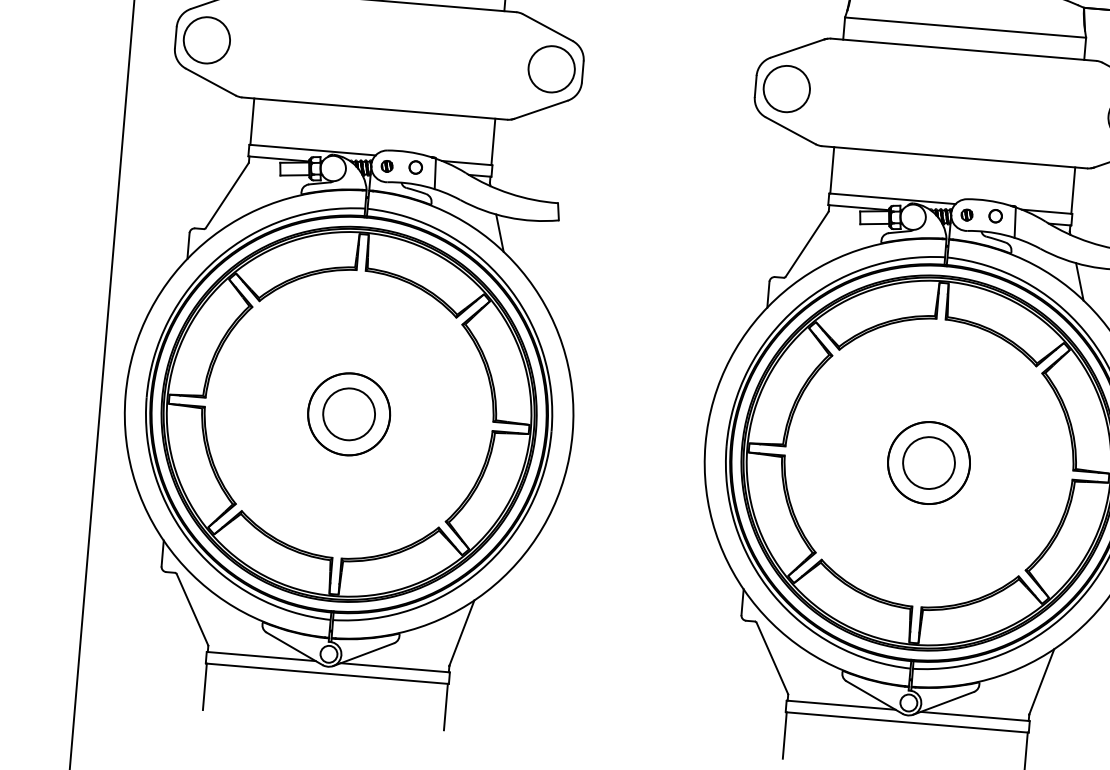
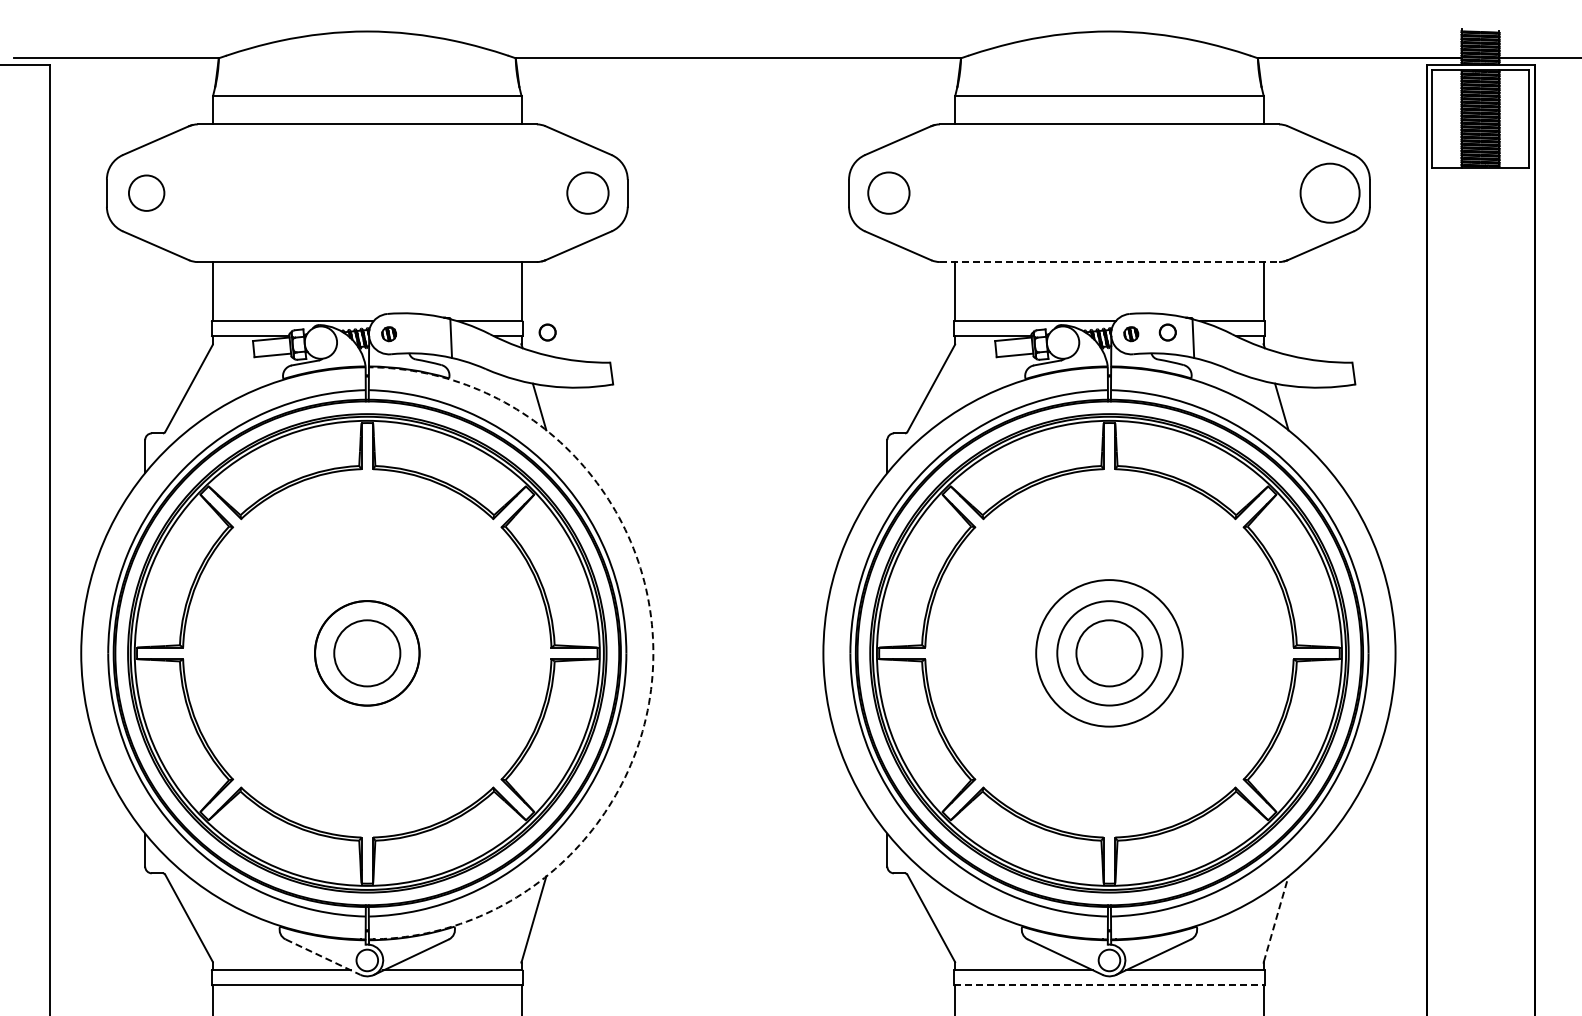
circle: (206, 39) -> (146, 192), size x0.6
circle: (551, 68) -> (587, 192), size x0.7
circle: (786, 88) -> (888, 192), size x0.7
line: (954, 157) -> (1109, 262), solid -> dashed
circle: (415, 167) -> (547, 332), moved
arc: (572, 433) -> (653, 653), solid -> dashed
circle: (929, 463) -> (1109, 653), size x1.4
line: (294, 649) -> (323, 957), solid -> dashed
line: (1042, 681) -> (1276, 919), solid -> dashed
line: (907, 722) -> (1109, 985), solid -> dashed

